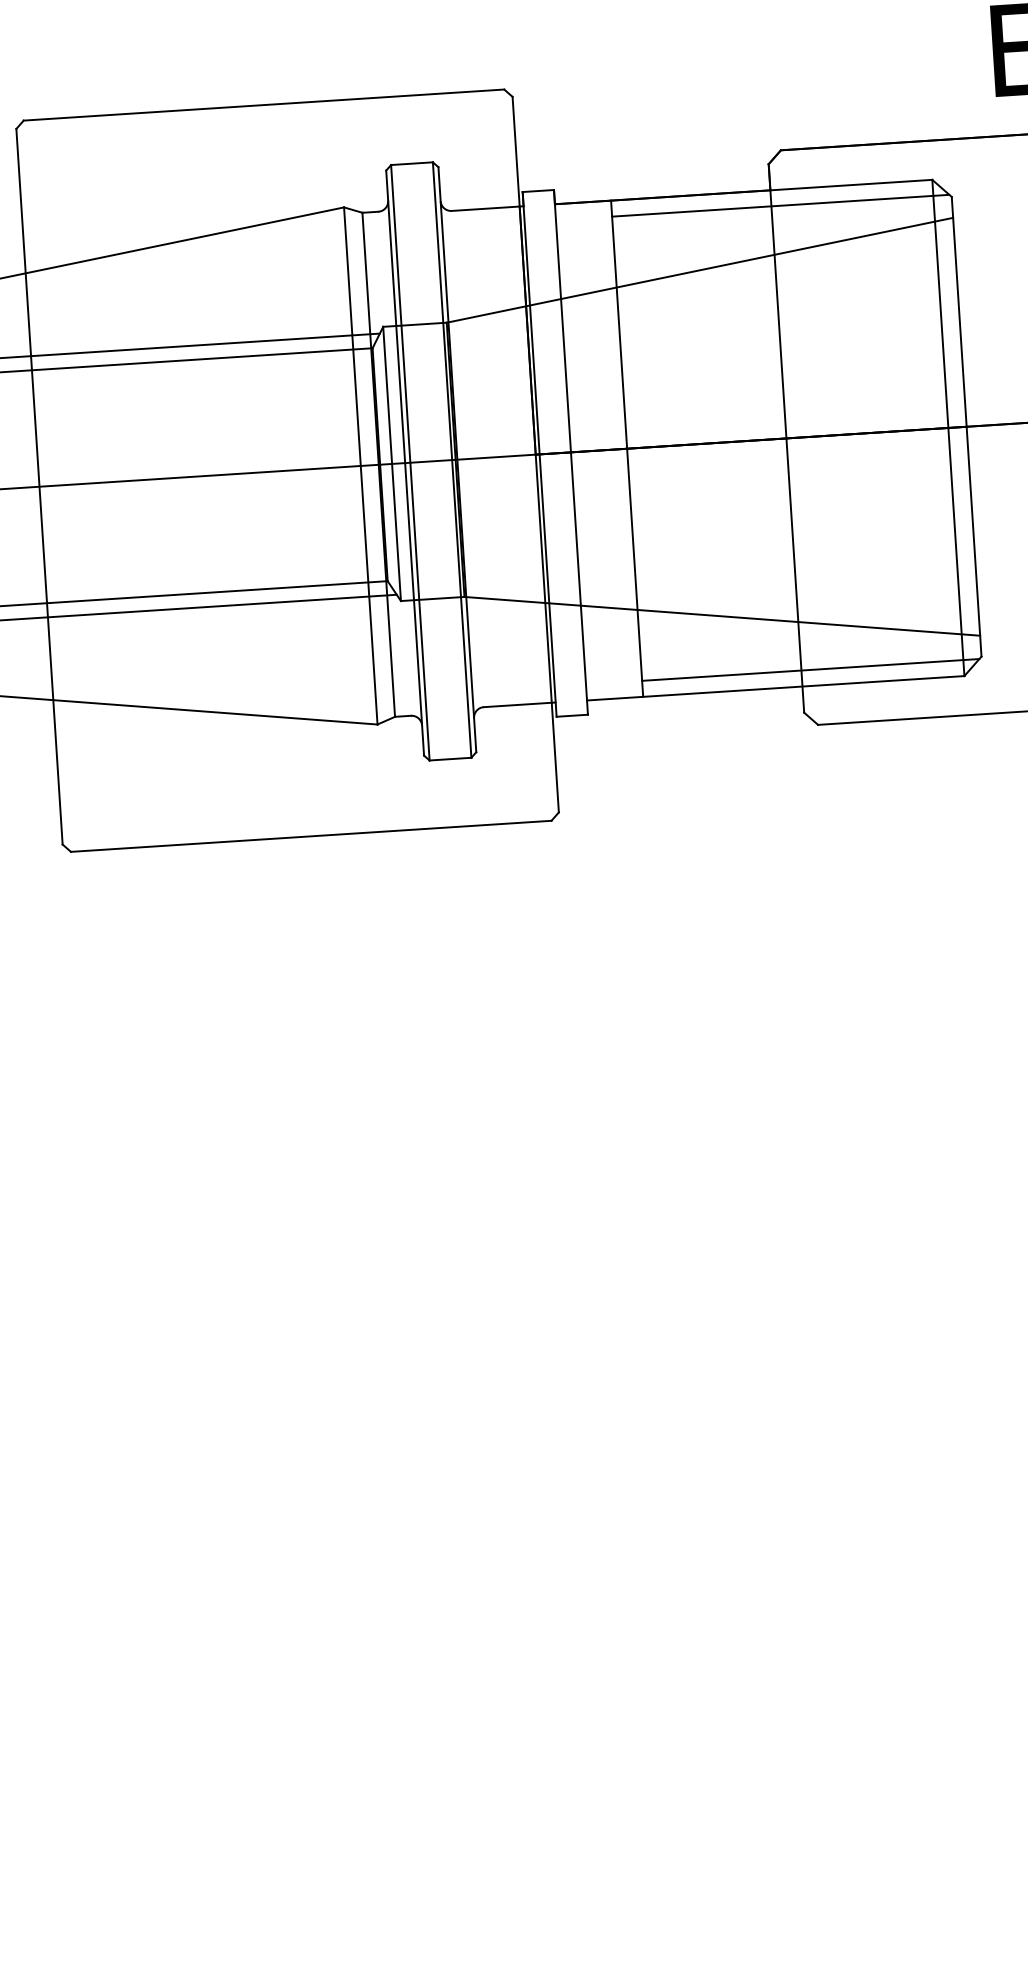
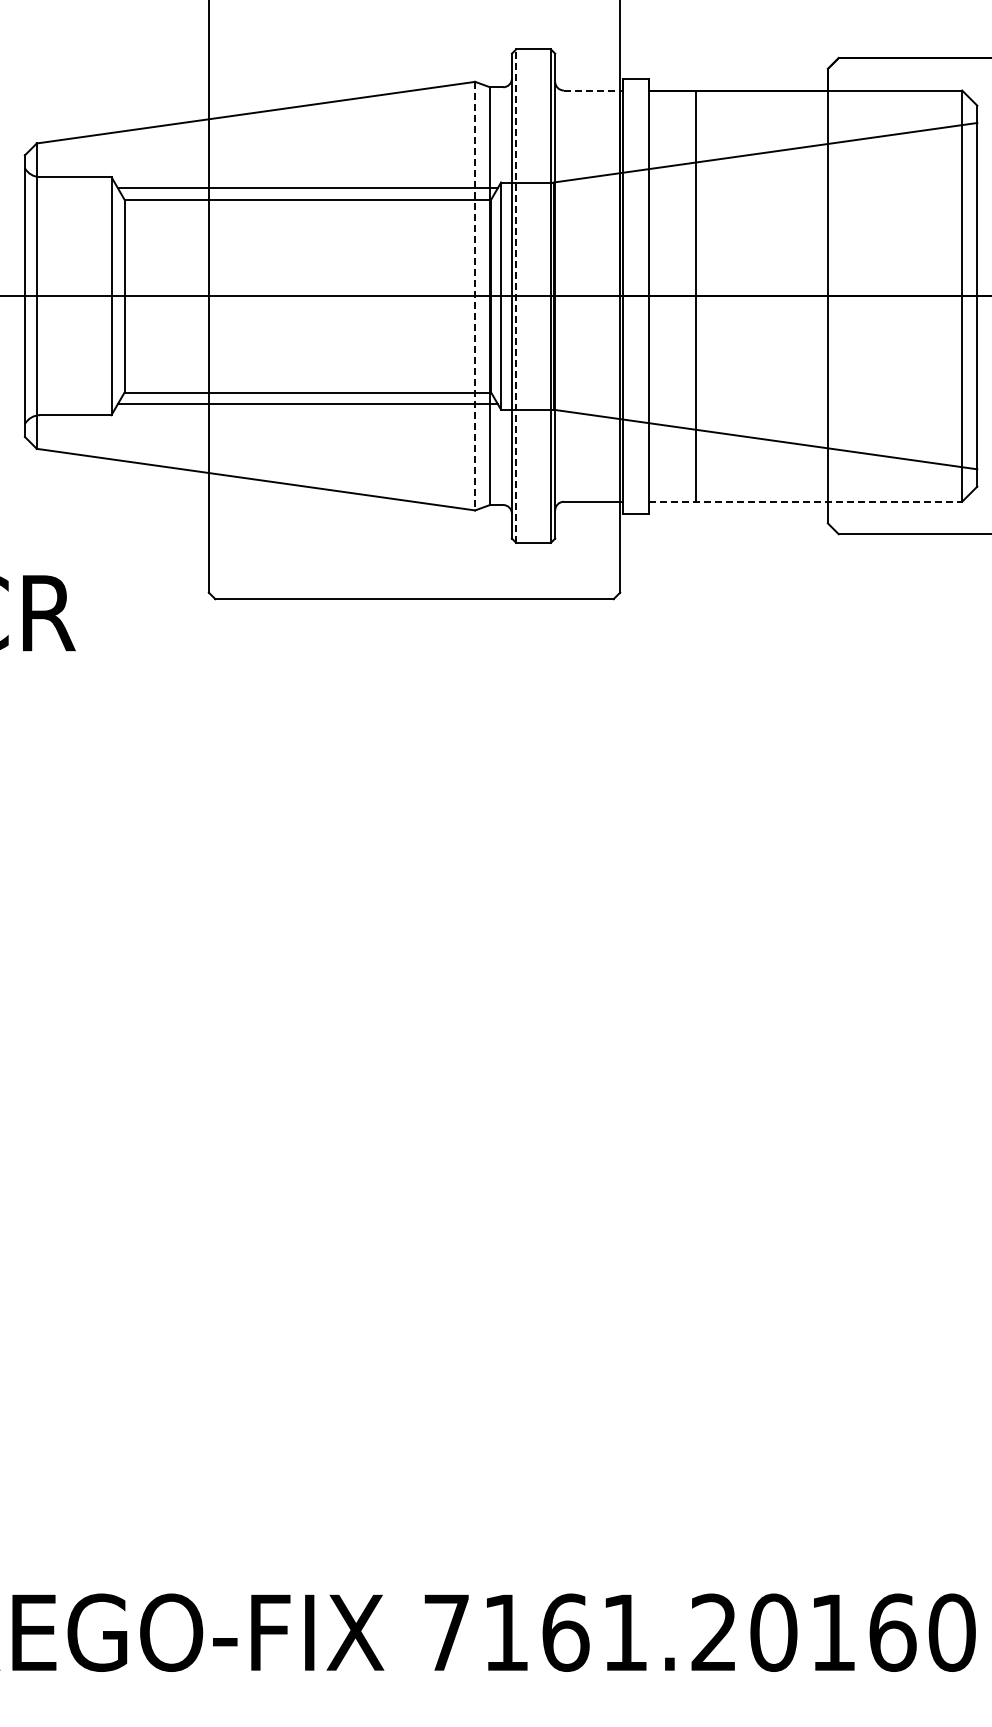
line: (780, 205) -> (835, 103), removed
line: (486, 208) -> (592, 90), solid -> dashed
line: (410, 463) -> (516, 296), solid -> dashed
line: (361, 466) -> (475, 296), solid -> dashed
line: (810, 669) -> (835, 488), removed
line: (776, 687) -> (806, 501), solid -> dashed

